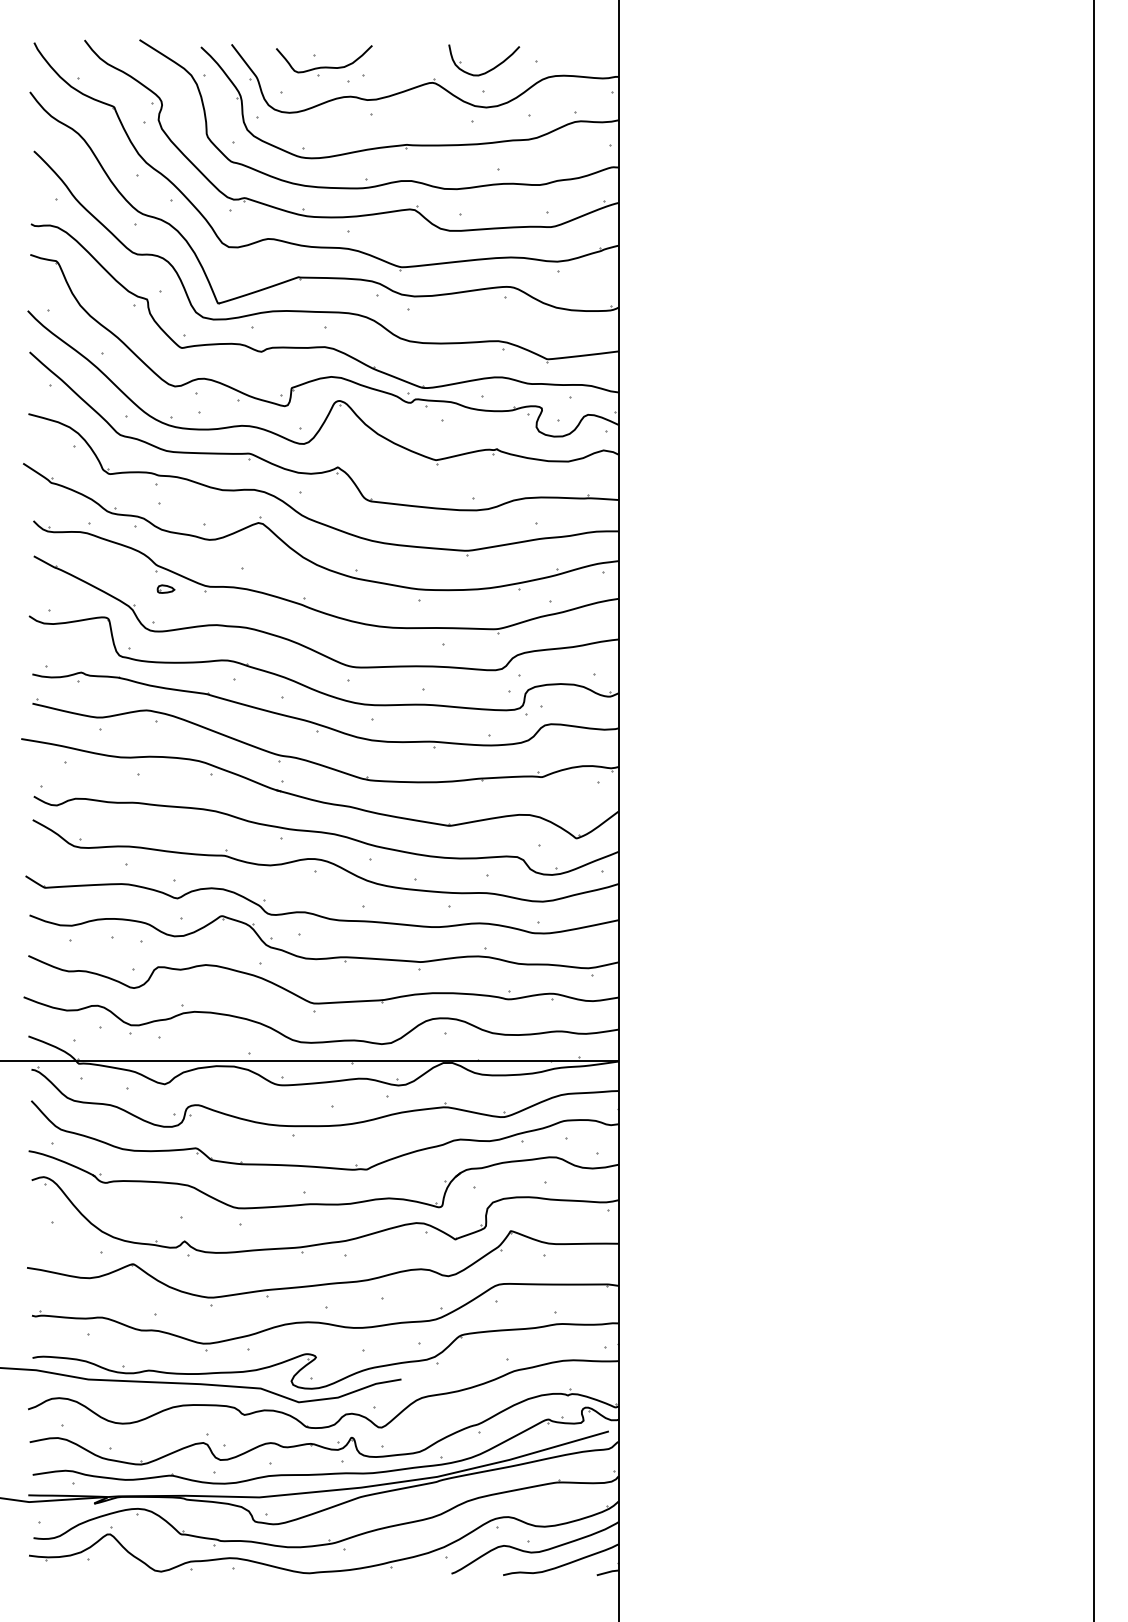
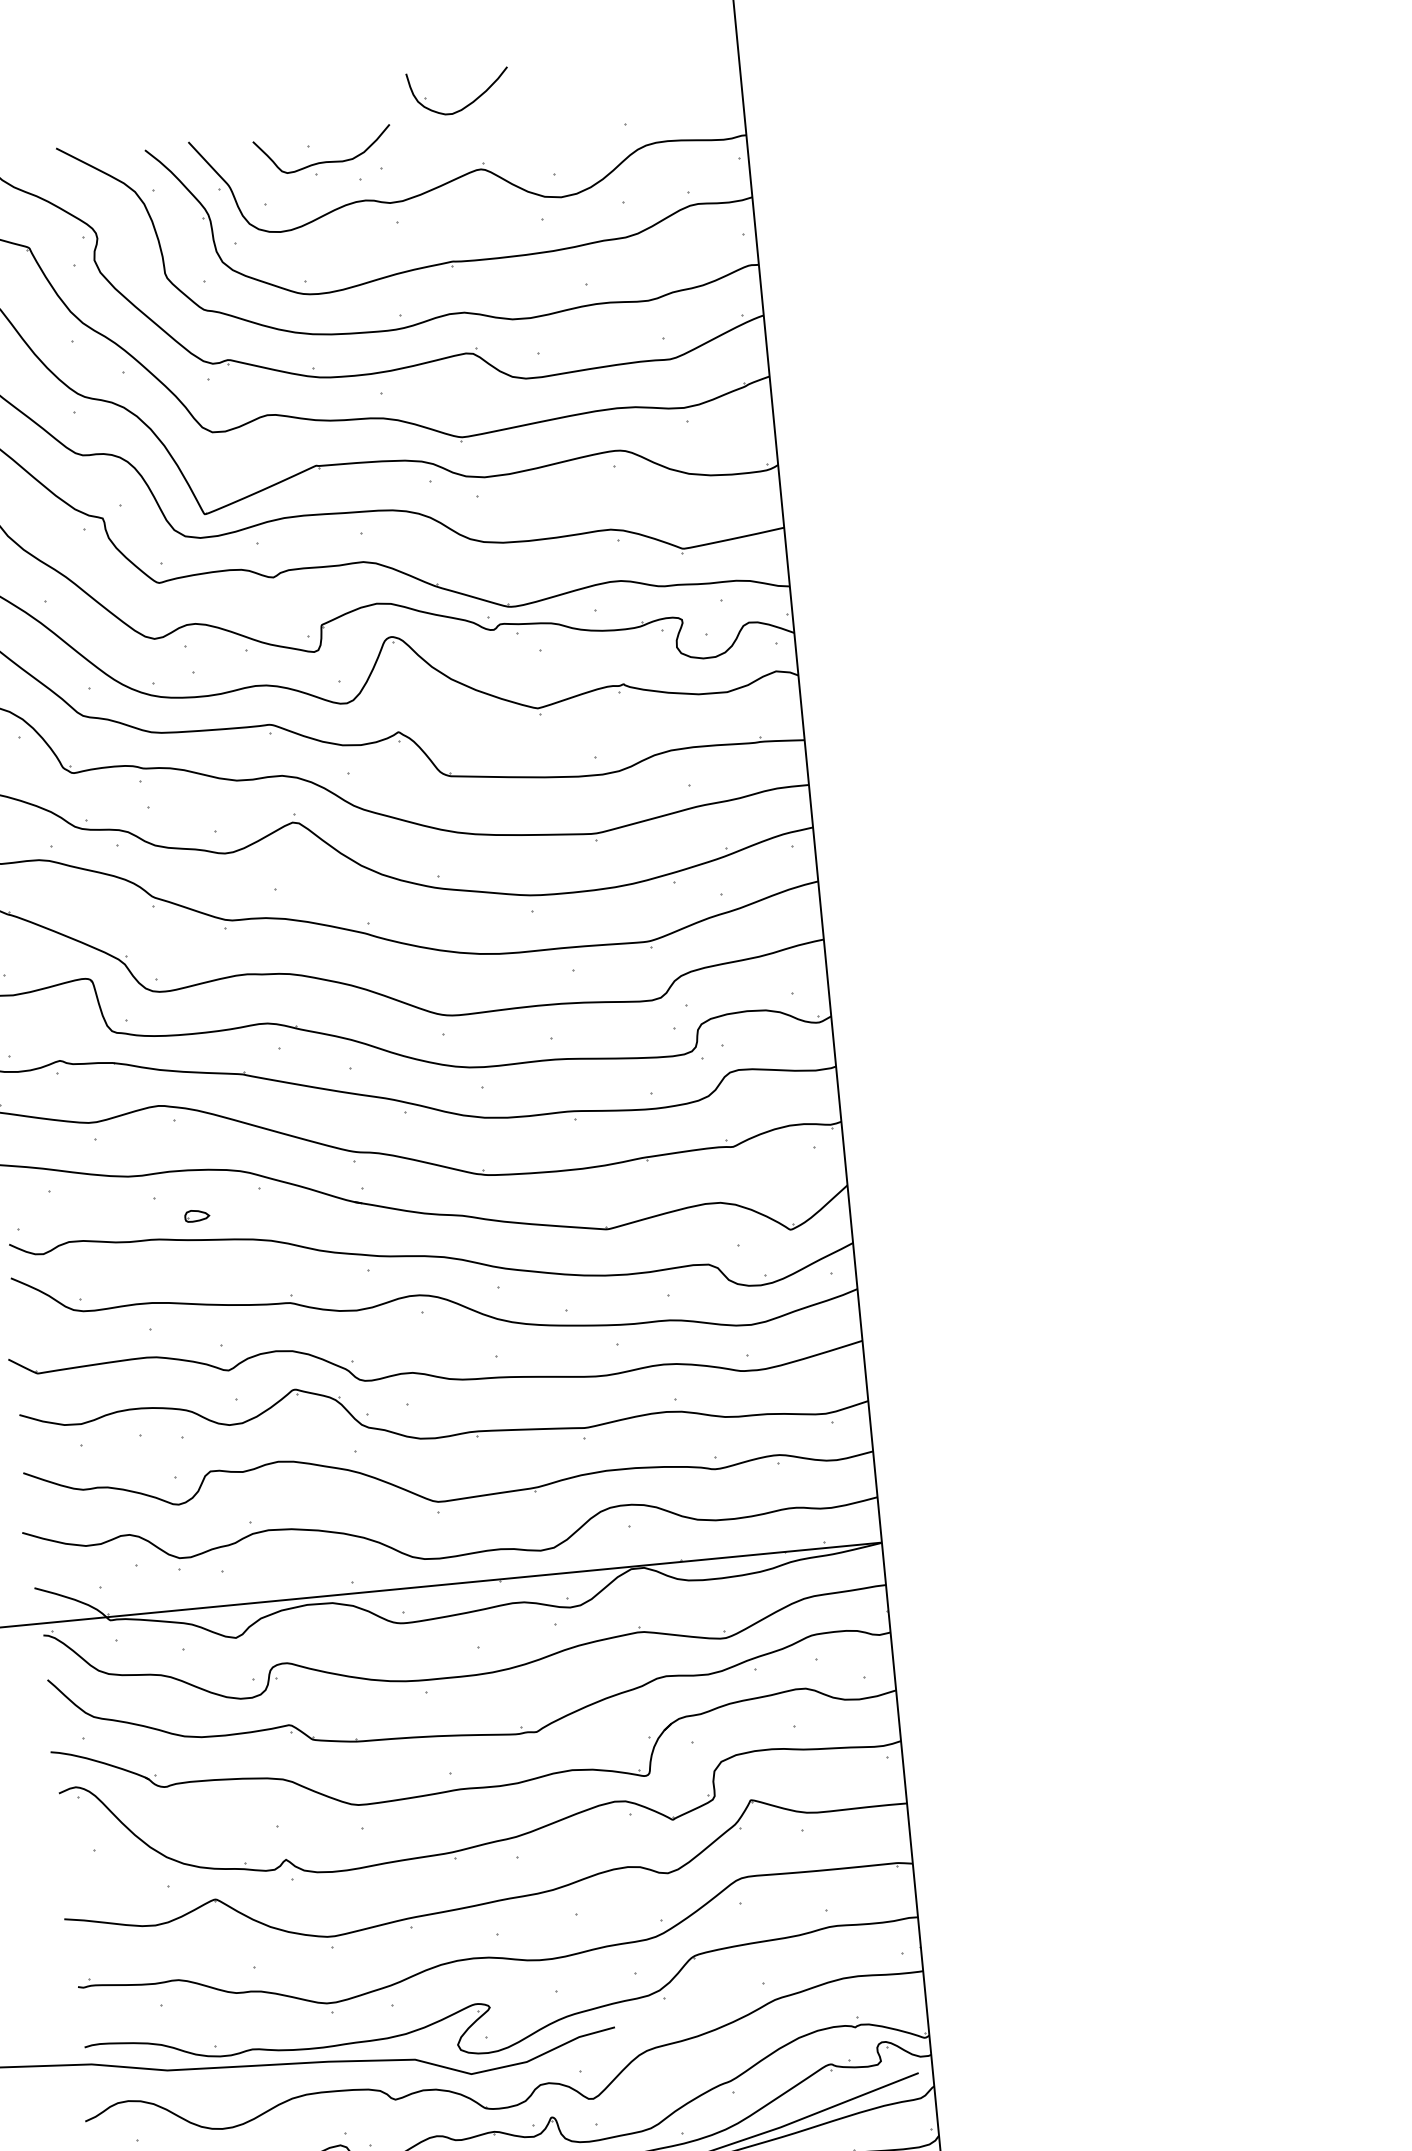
part: (489, 69) -> (467, 103), moved
part: (165, 588) -> (196, 1214), moved

